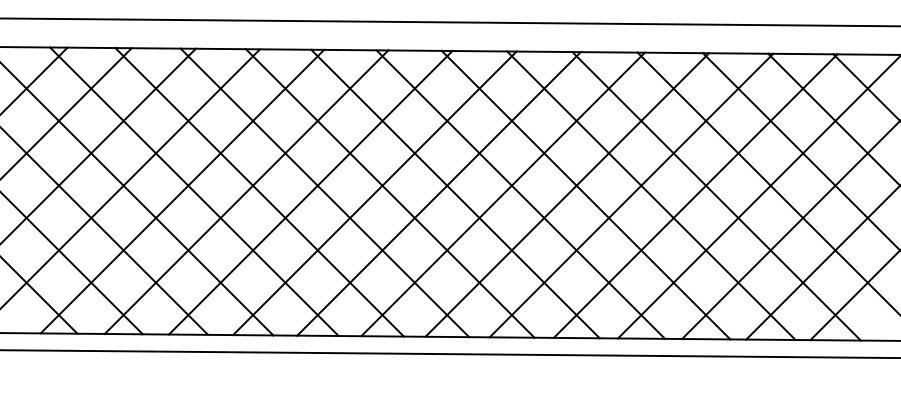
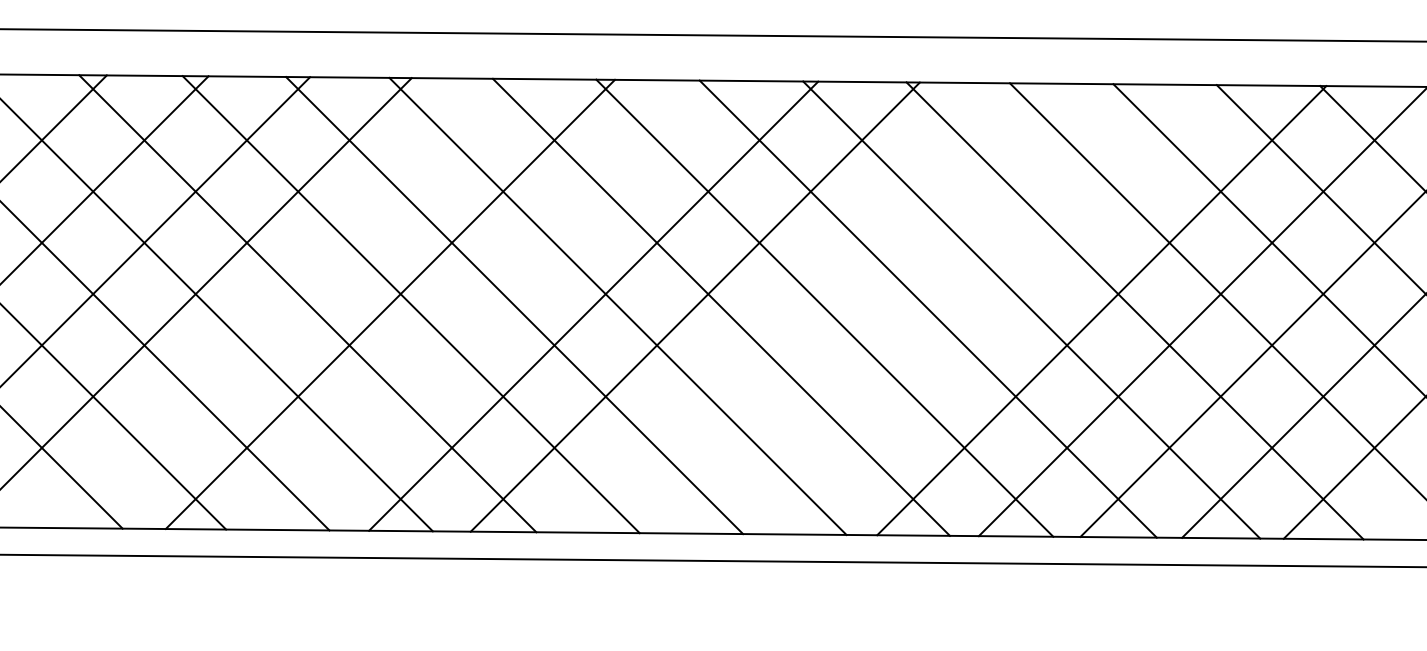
line: (182, 191) -> (288, 303), removed
line: (310, 192) -> (491, 304), removed
line: (502, 194) -> (795, 308), removed
line: (567, 194) -> (898, 308), removed
line: (631, 195) -> (1000, 309), removed

